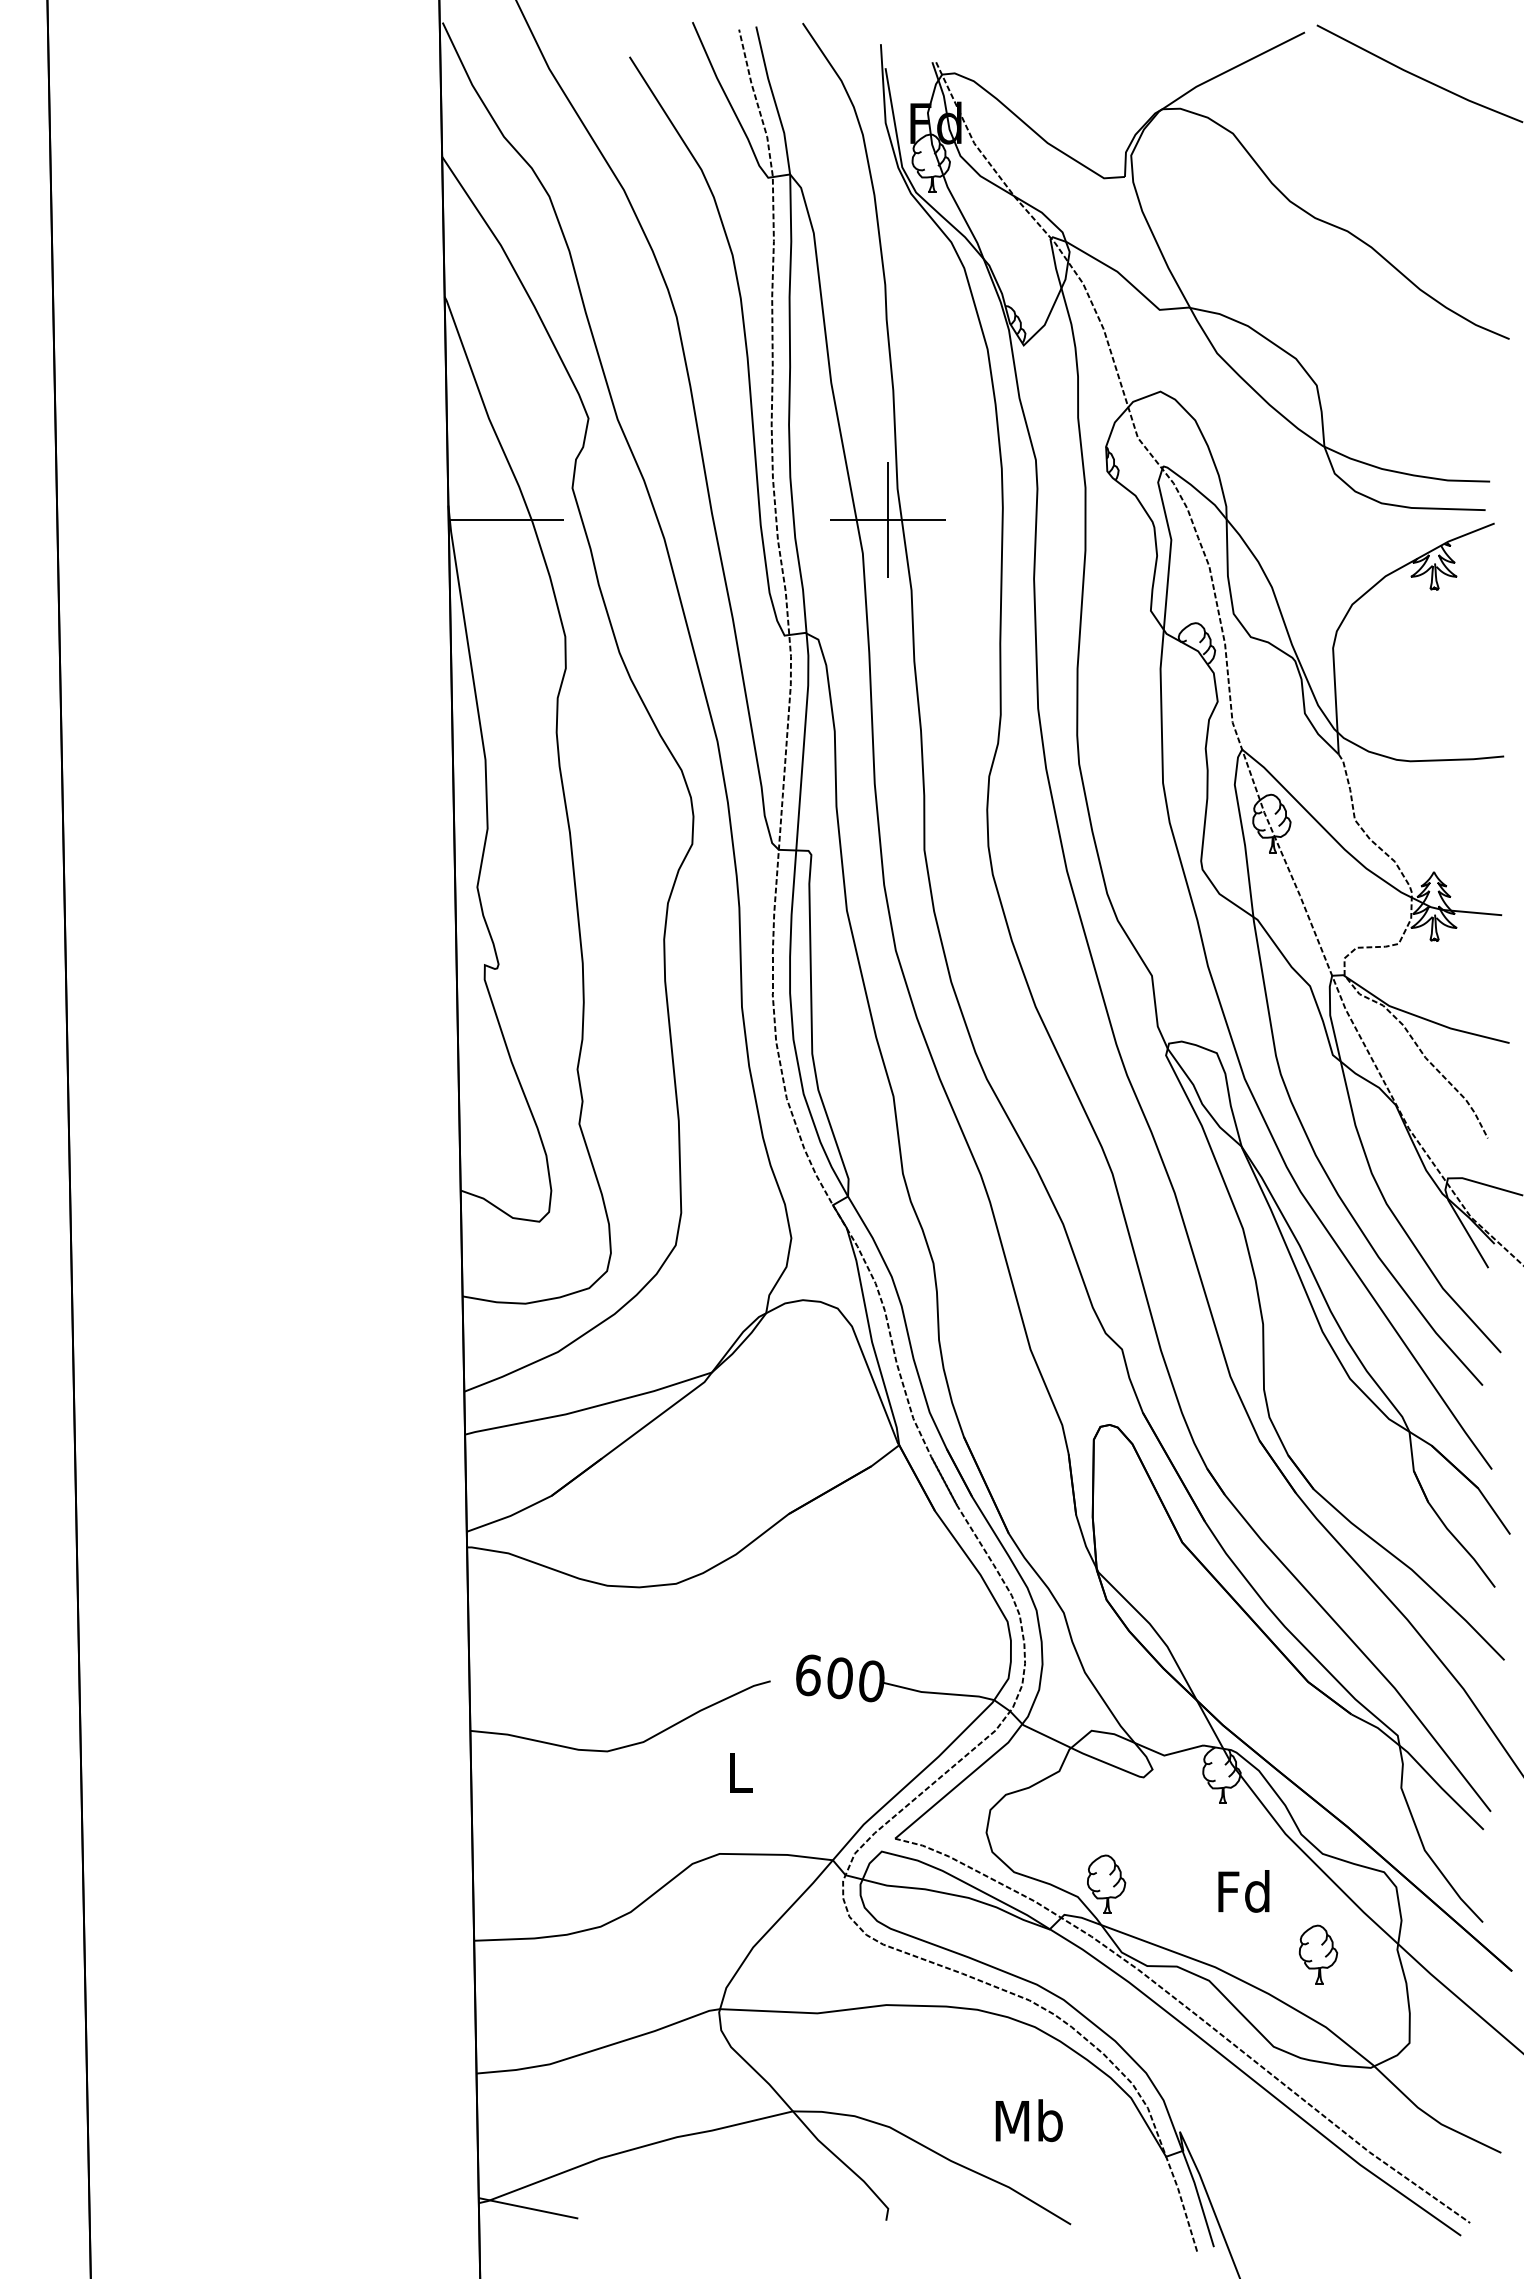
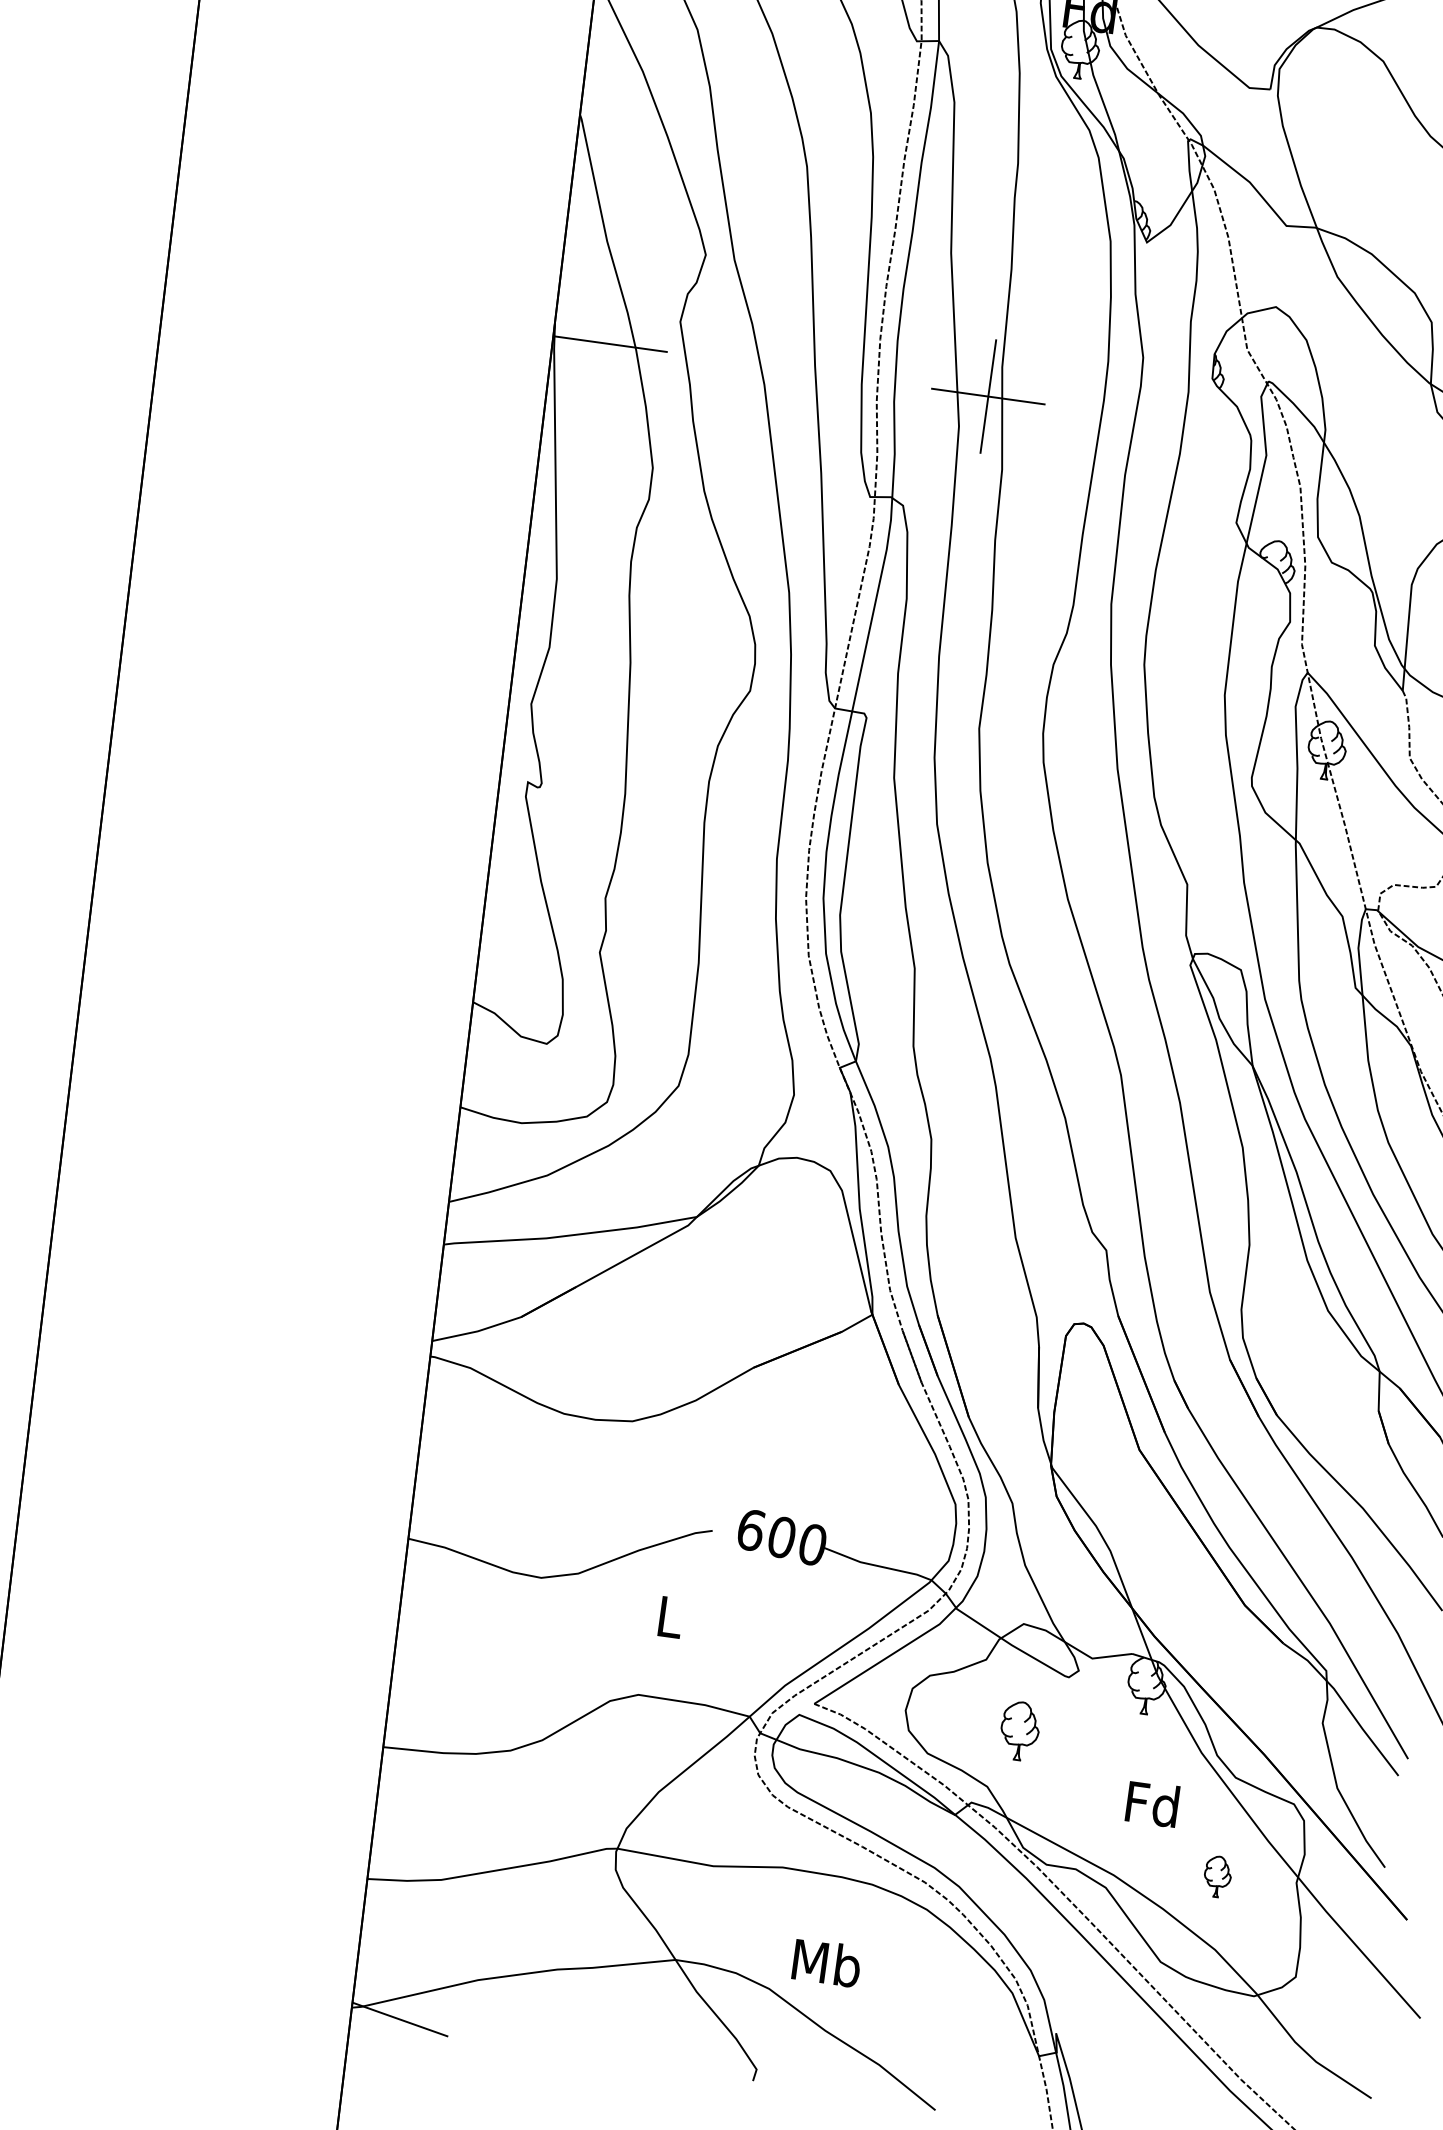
part: (1106, 1883) -> (1020, 1730), moved
part: (1318, 1954) -> (1217, 1876), size x0.7
text: (1028, 2120) -> (826, 1962), moved

